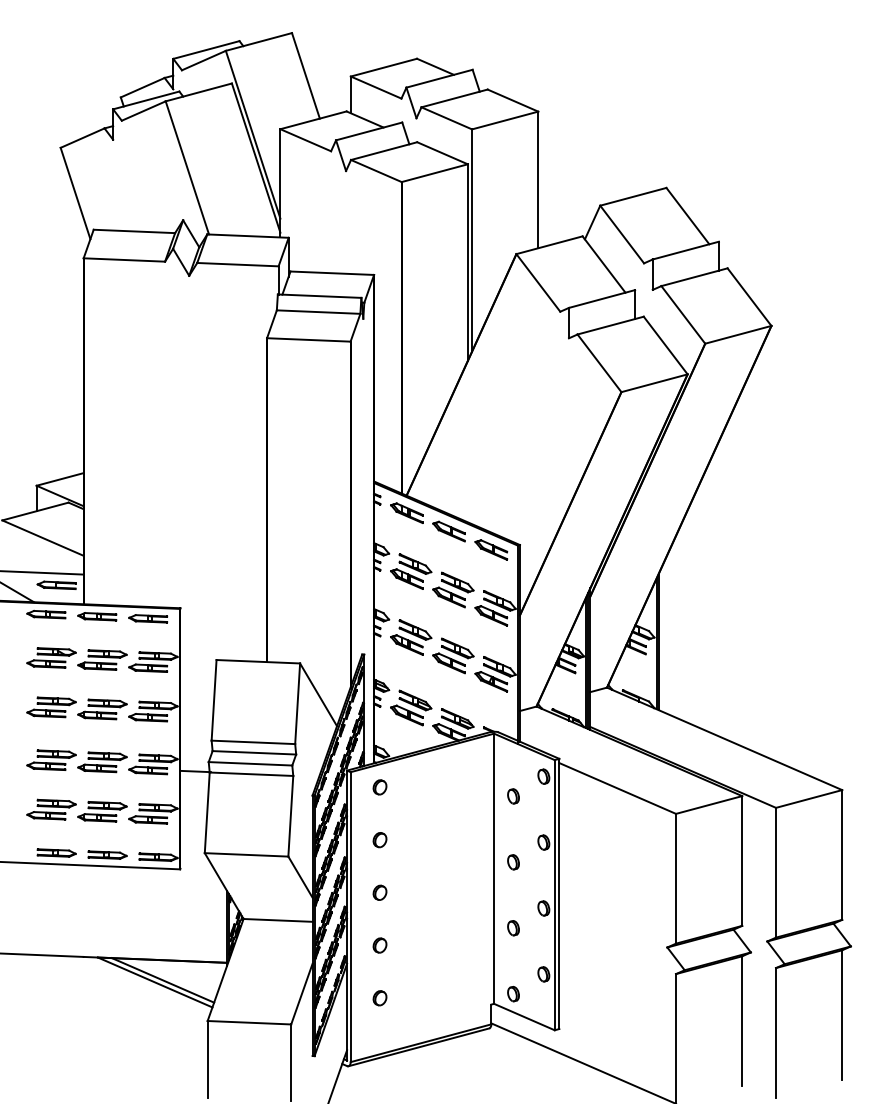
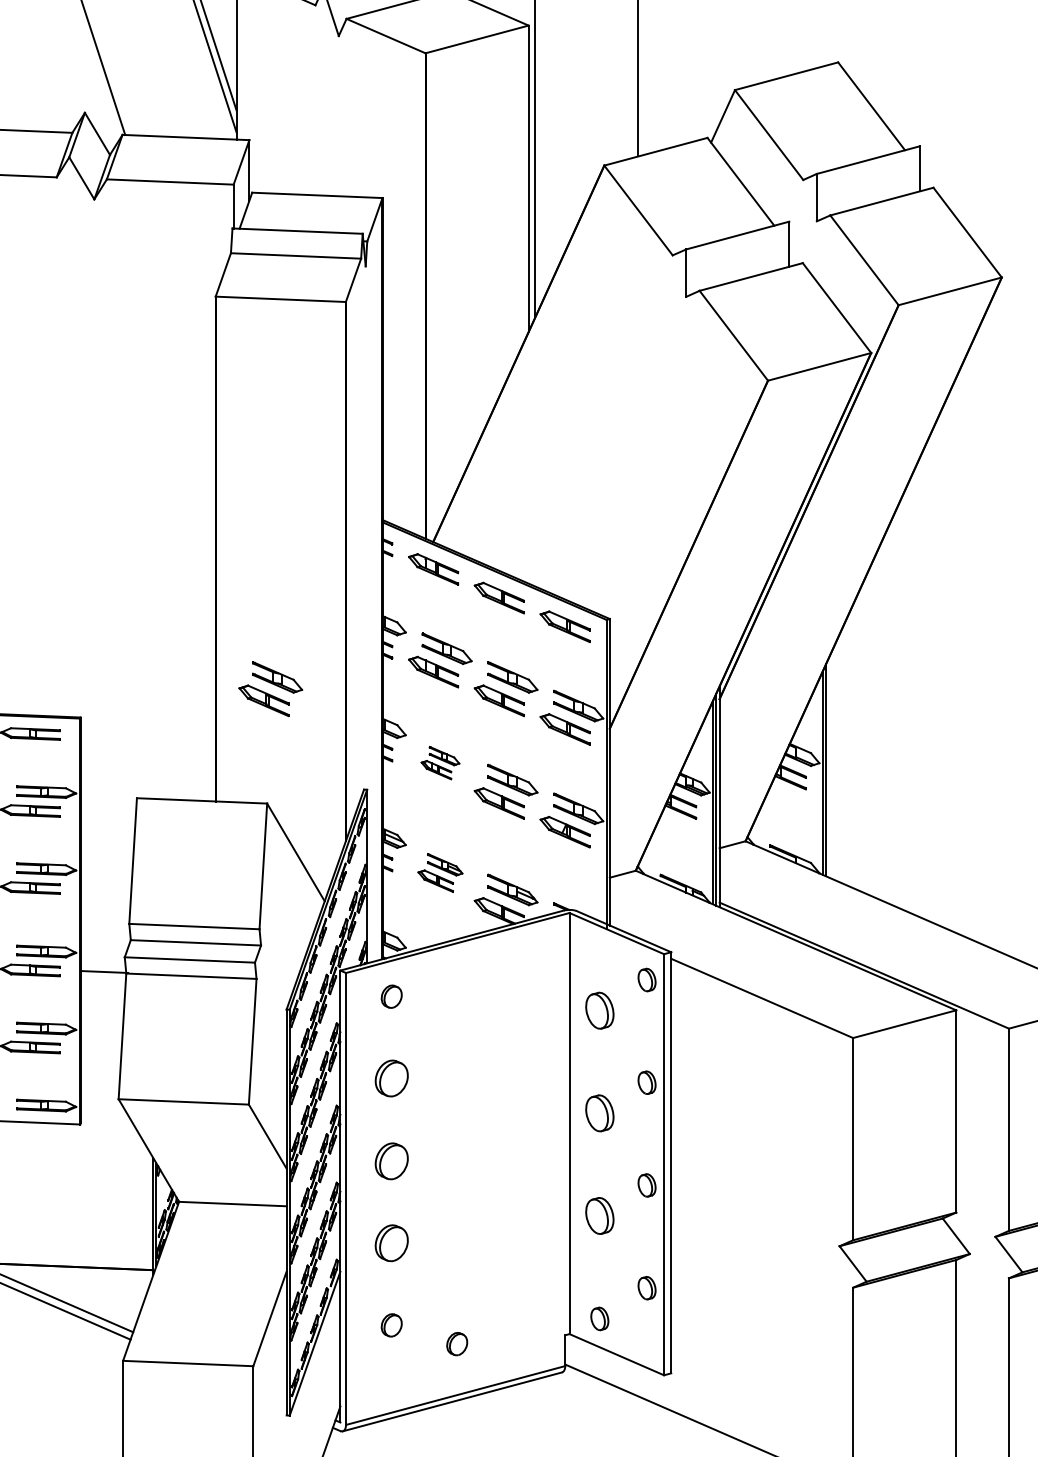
part: (302, 589) -> (270, 688), added
part: (411, 637) -> (440, 763), size x0.6
part: (411, 707) -> (440, 872), size x0.7
part: (513, 796) -> (599, 1010), size x1.6
part: (379, 840) -> (390, 1079), size x1.6
part: (513, 862) -> (599, 1113), size x1.6
part: (379, 892) -> (390, 1160), size x1.6
part: (513, 928) -> (599, 1216), size x1.6
part: (379, 945) -> (390, 1243), size x1.6
part: (421, 1010) -> (456, 1344), added

